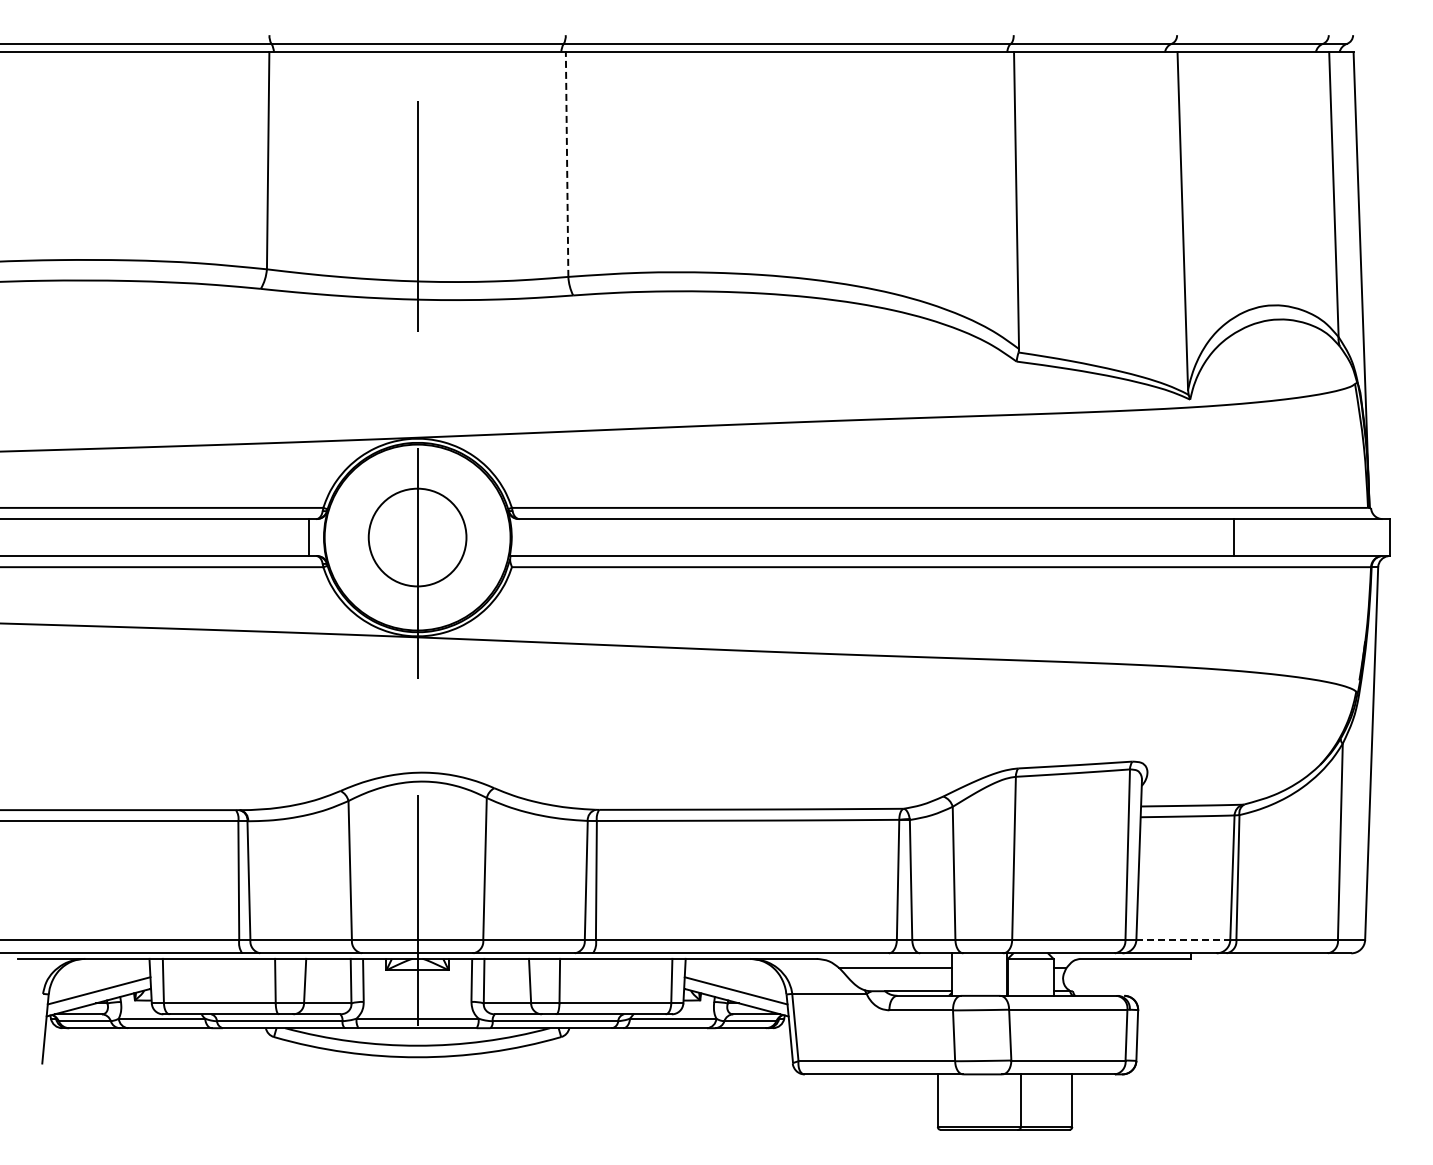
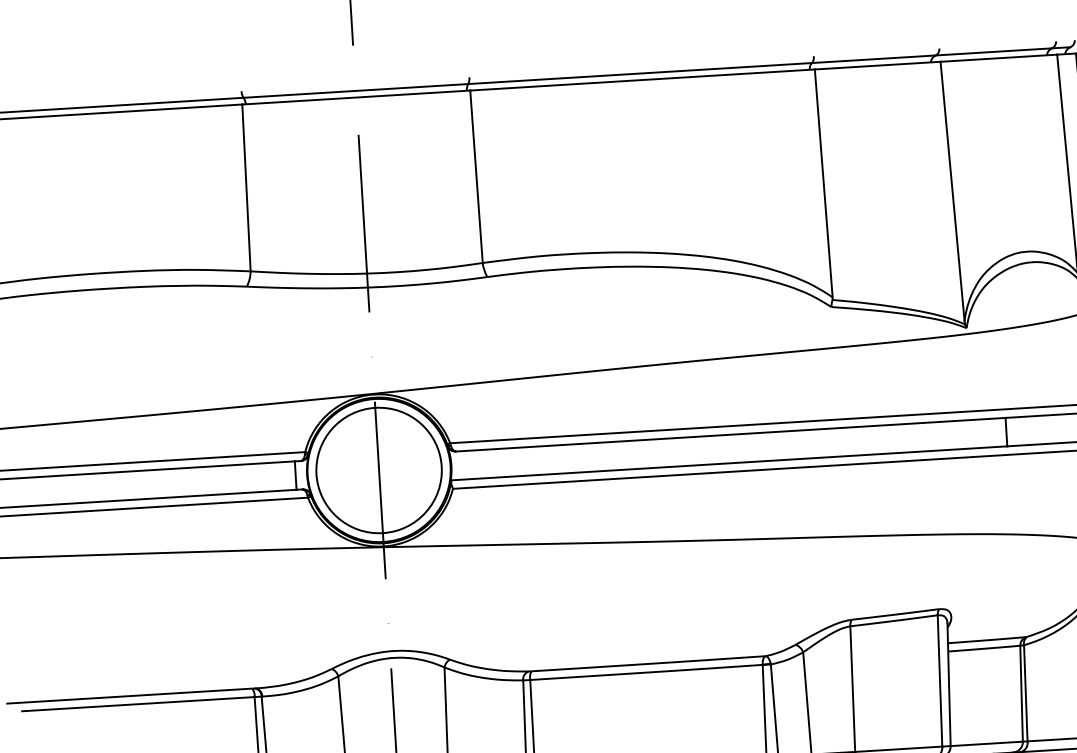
line: (567, 164) -> (476, 176), dashed -> solid
circle: (417, 537) -> (379, 470), size x1.67
line: (1183, 939) -> (986, 743), dashed -> solid

